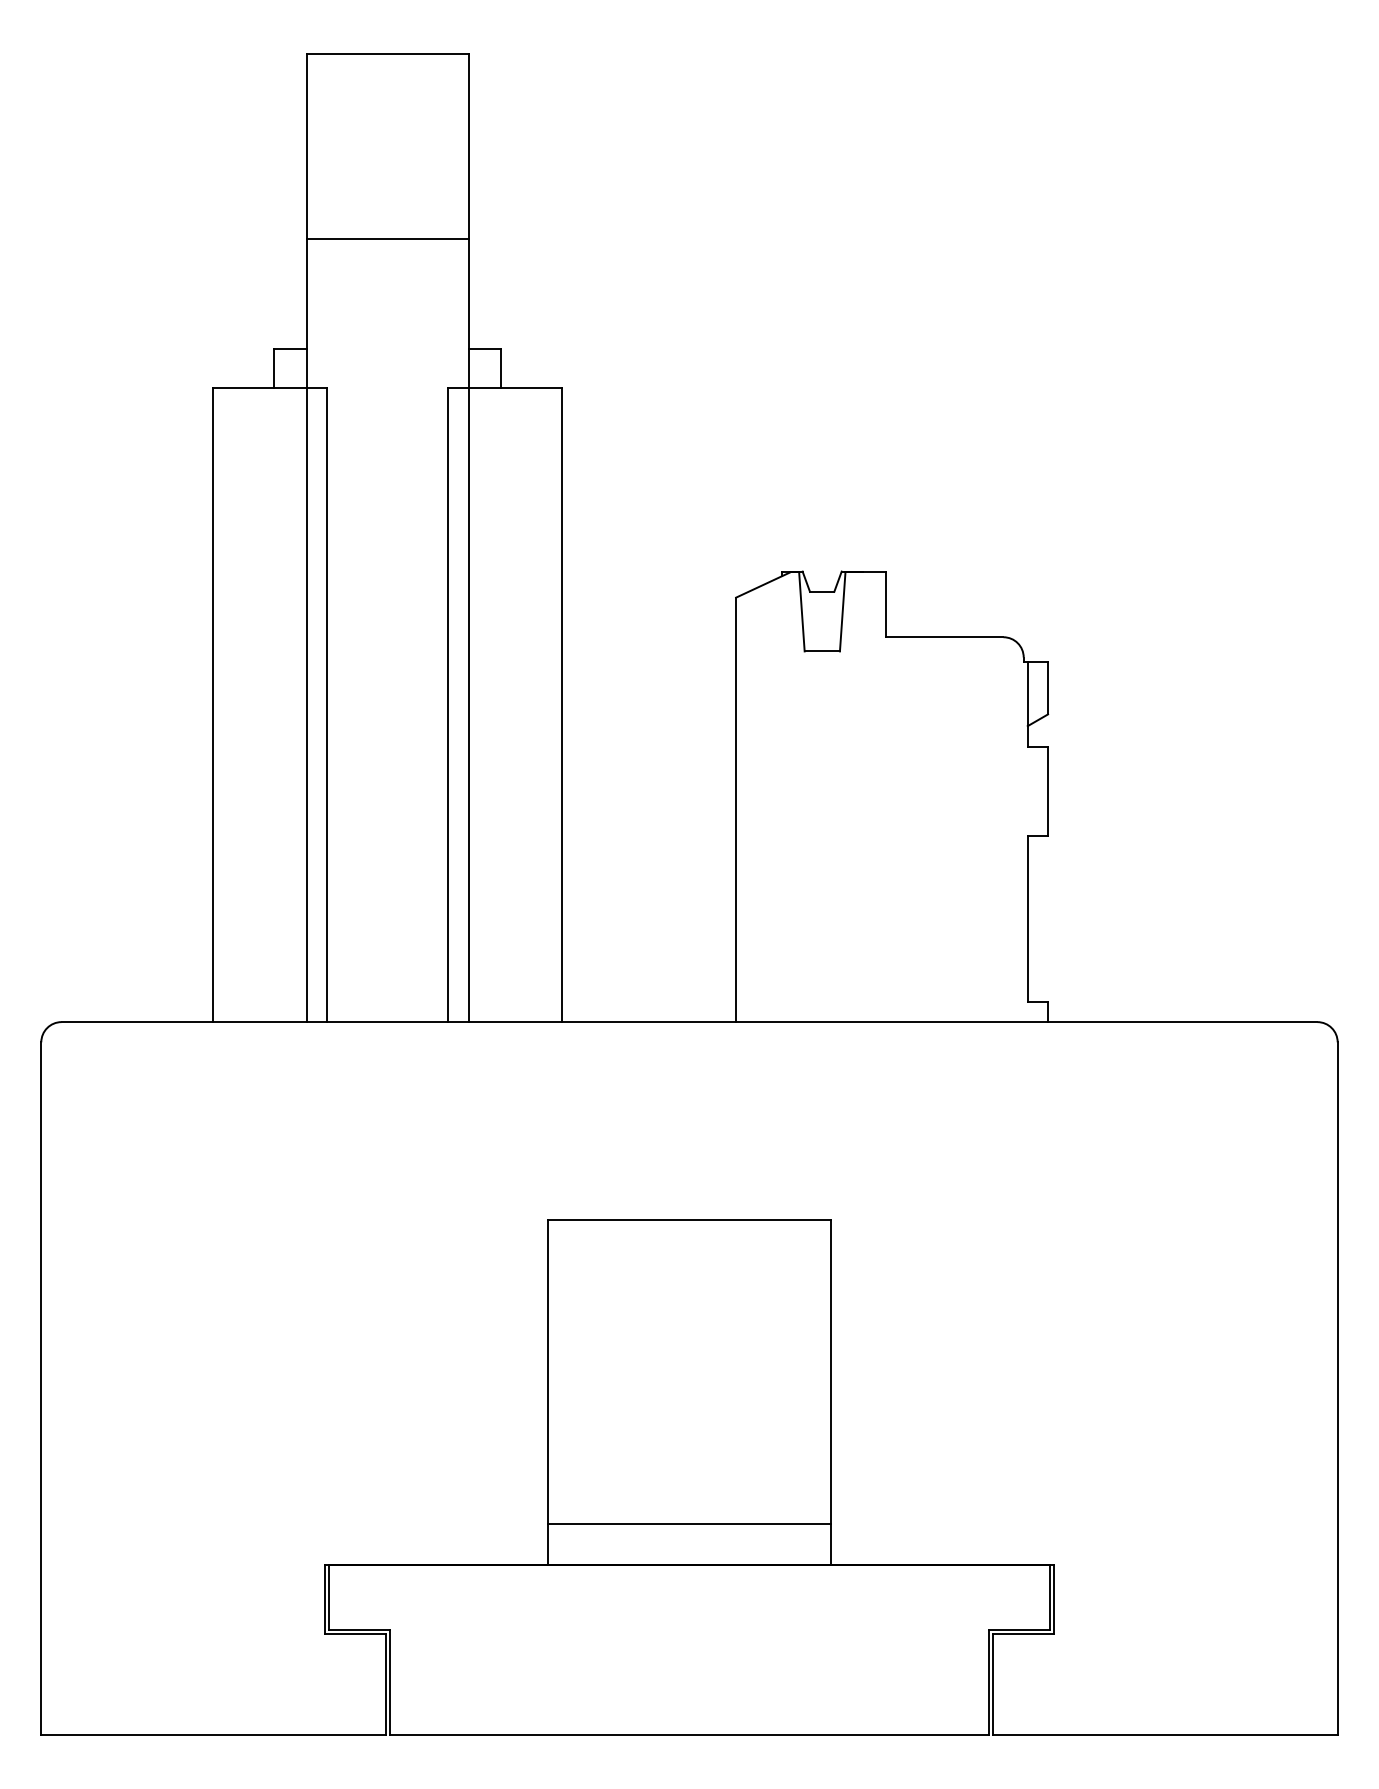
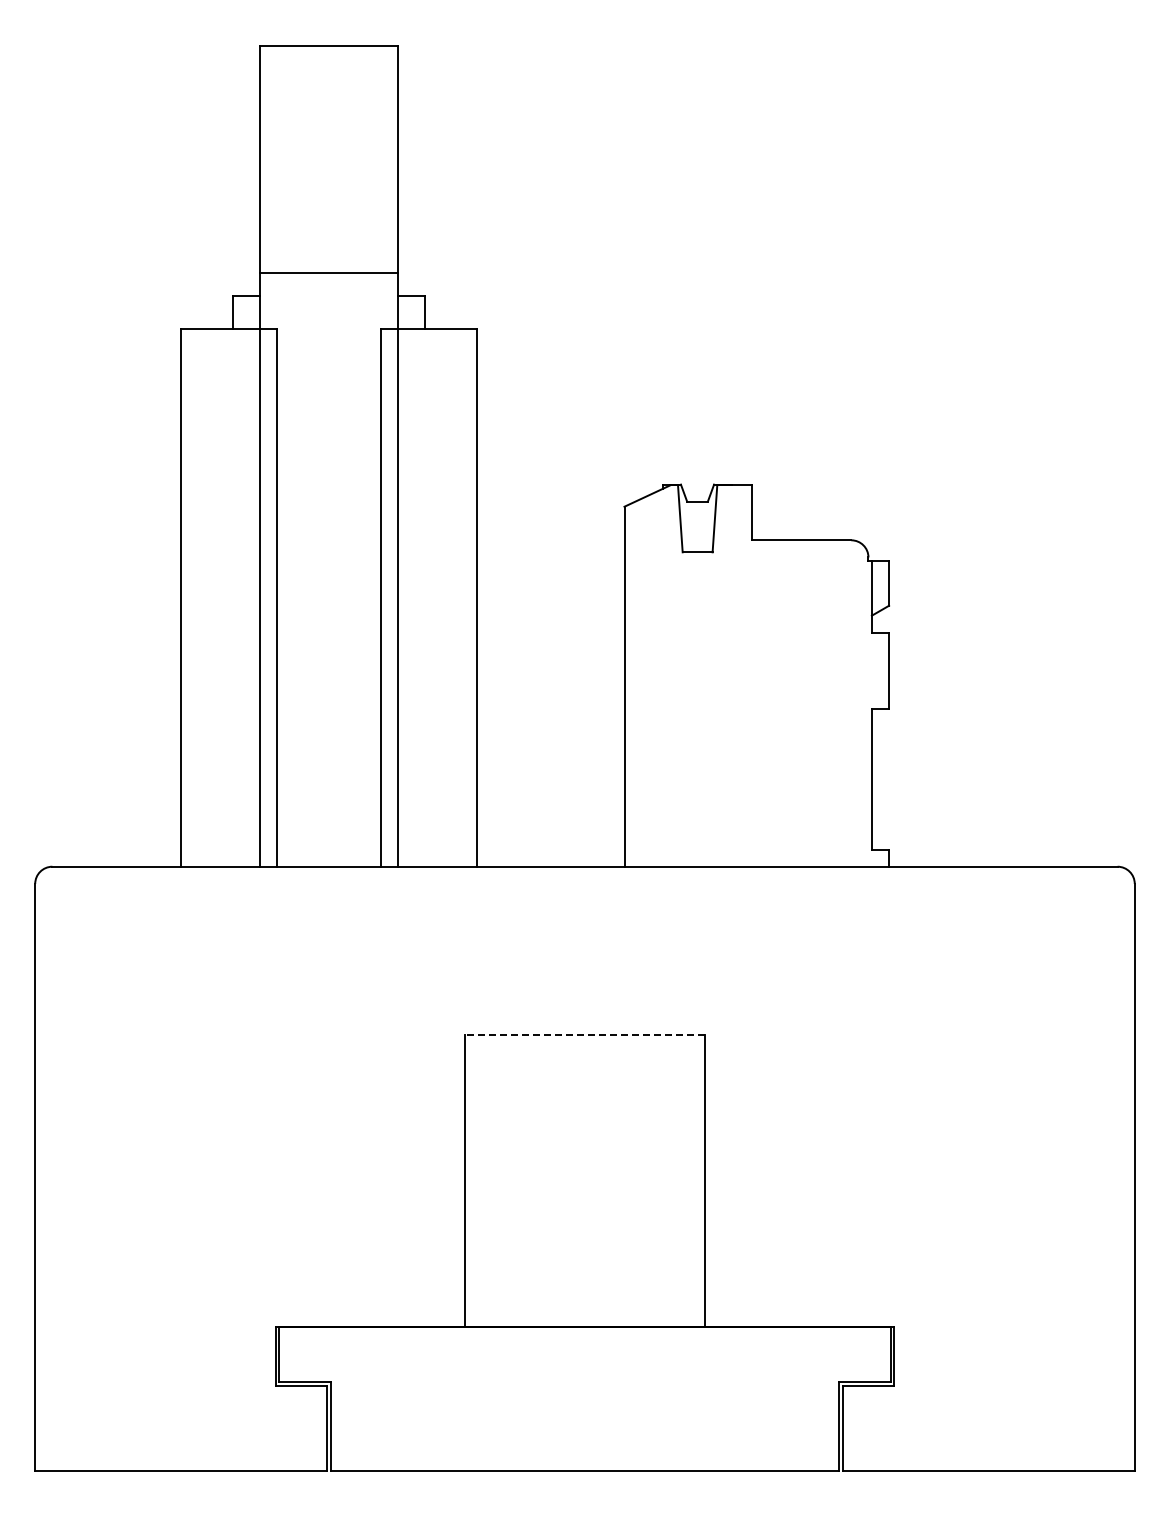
line: (387, 238) -> (328, 273), moved
line: (688, 1219) -> (584, 1034), solid -> dashed
line: (688, 1524) -> (584, 1292), removed

